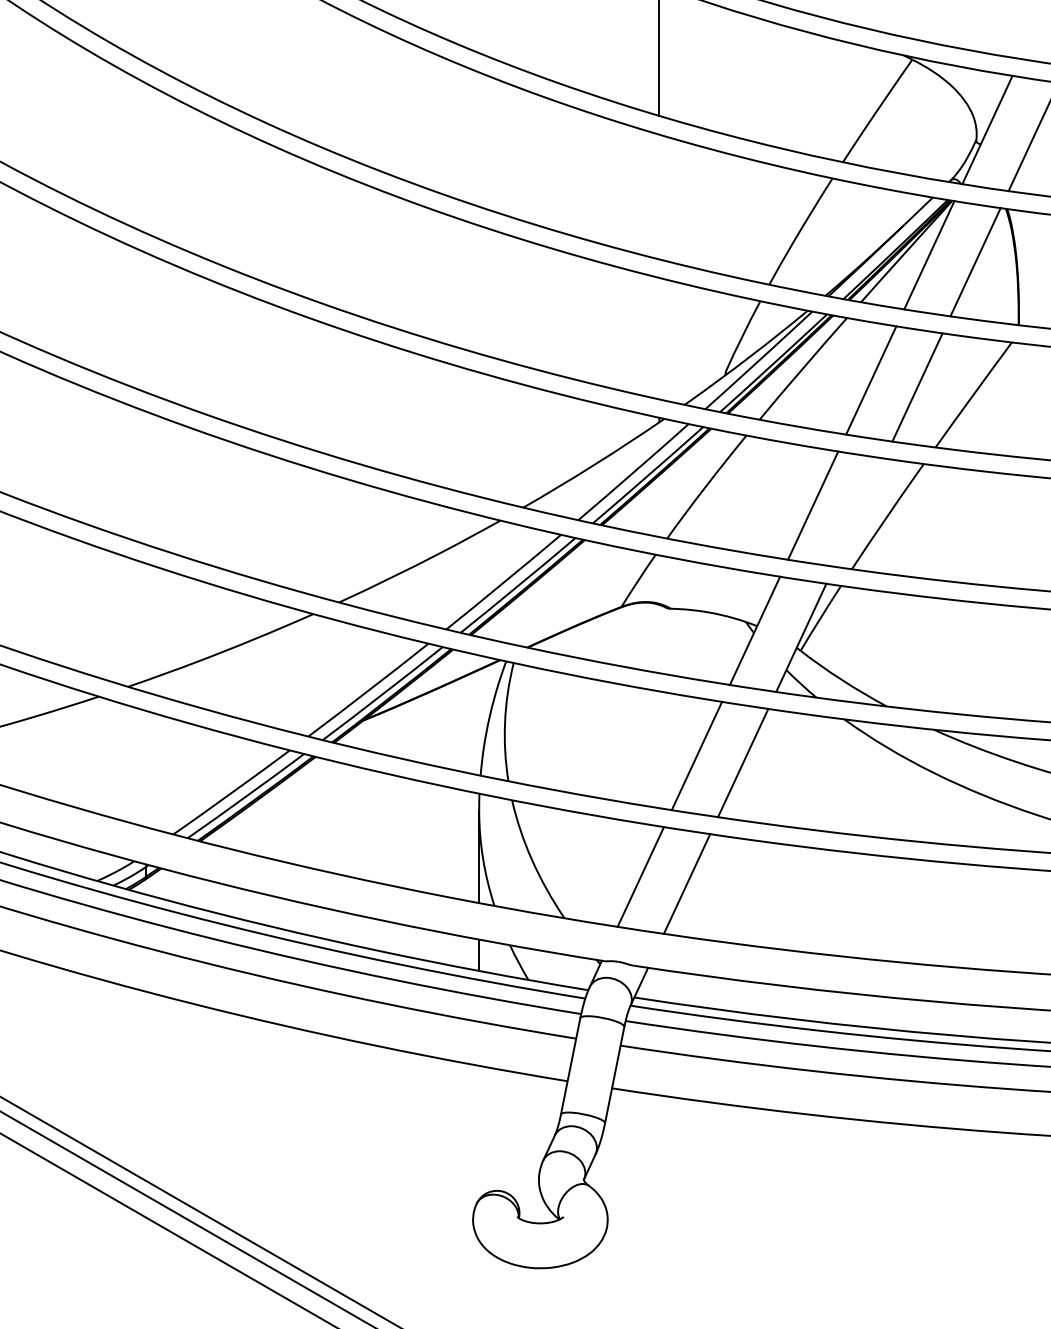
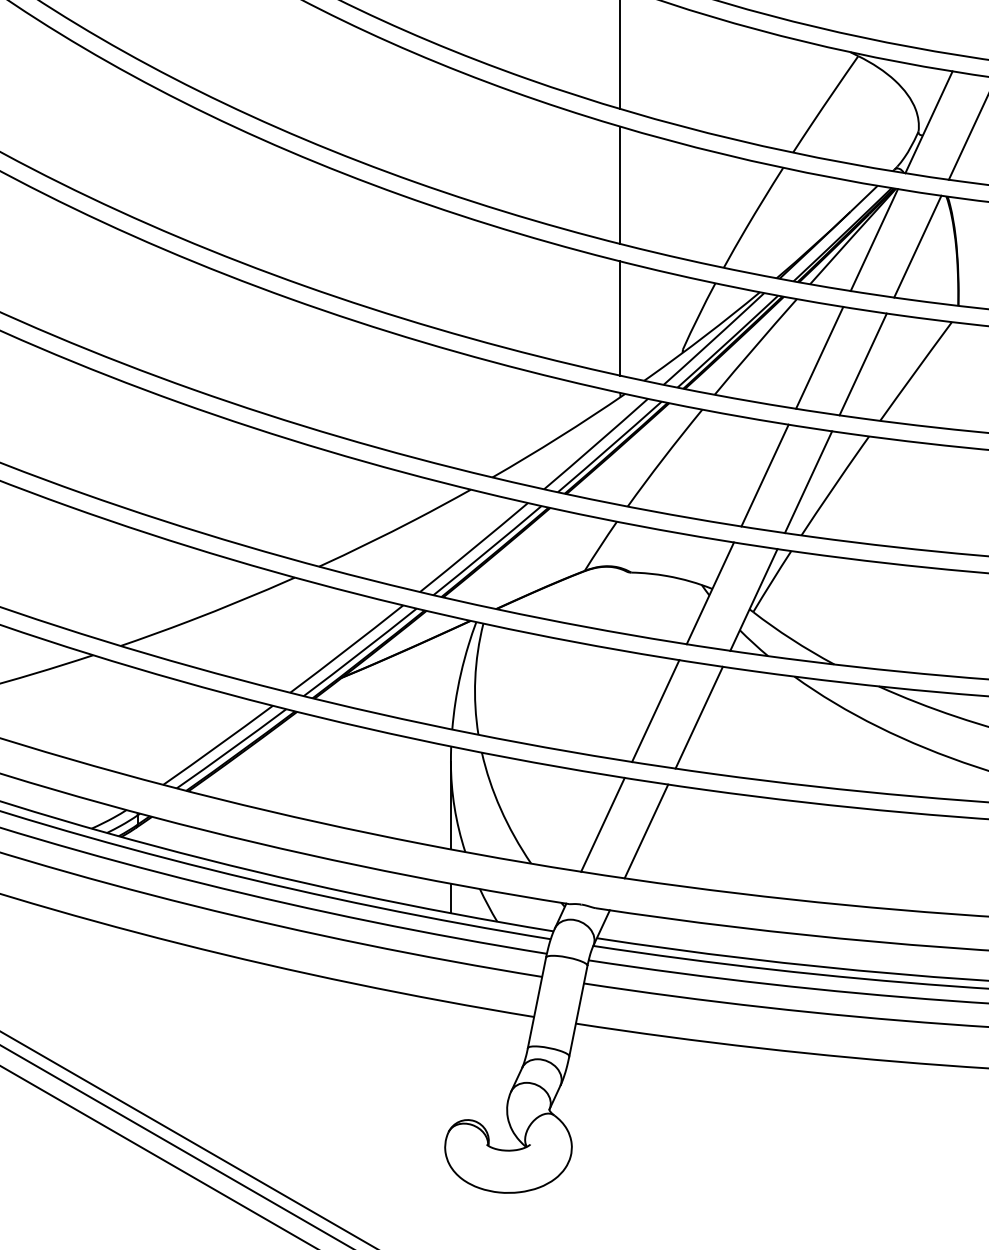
line: (658, 196) -> (619, 184), added
line: (658, 338) -> (619, 318), added
line: (859, 512) -> (808, 482), added

